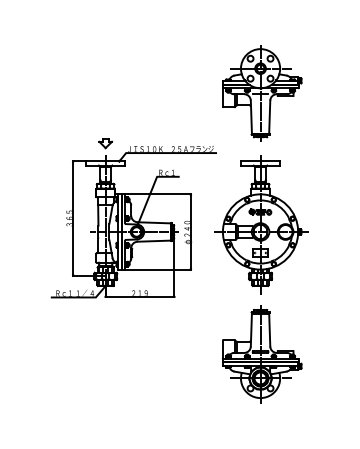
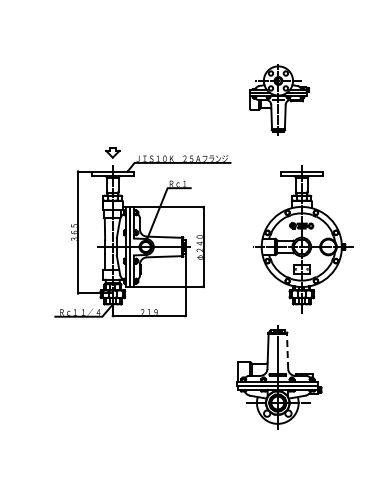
part: (262, 93) -> (279, 99), size x0.7
part: (262, 224) -> (303, 239), moved
line: (269, 330) -> (287, 351), solid -> dashed

